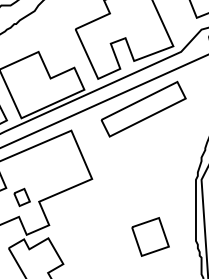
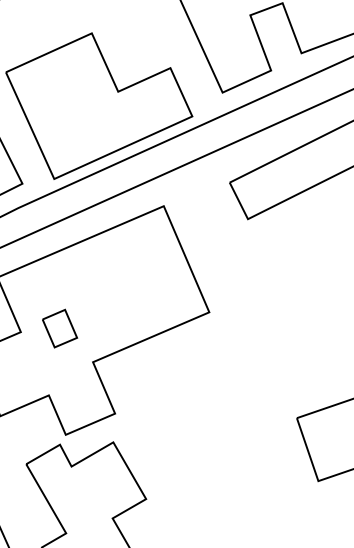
part: (21, 197) -> (58, 328), moved

